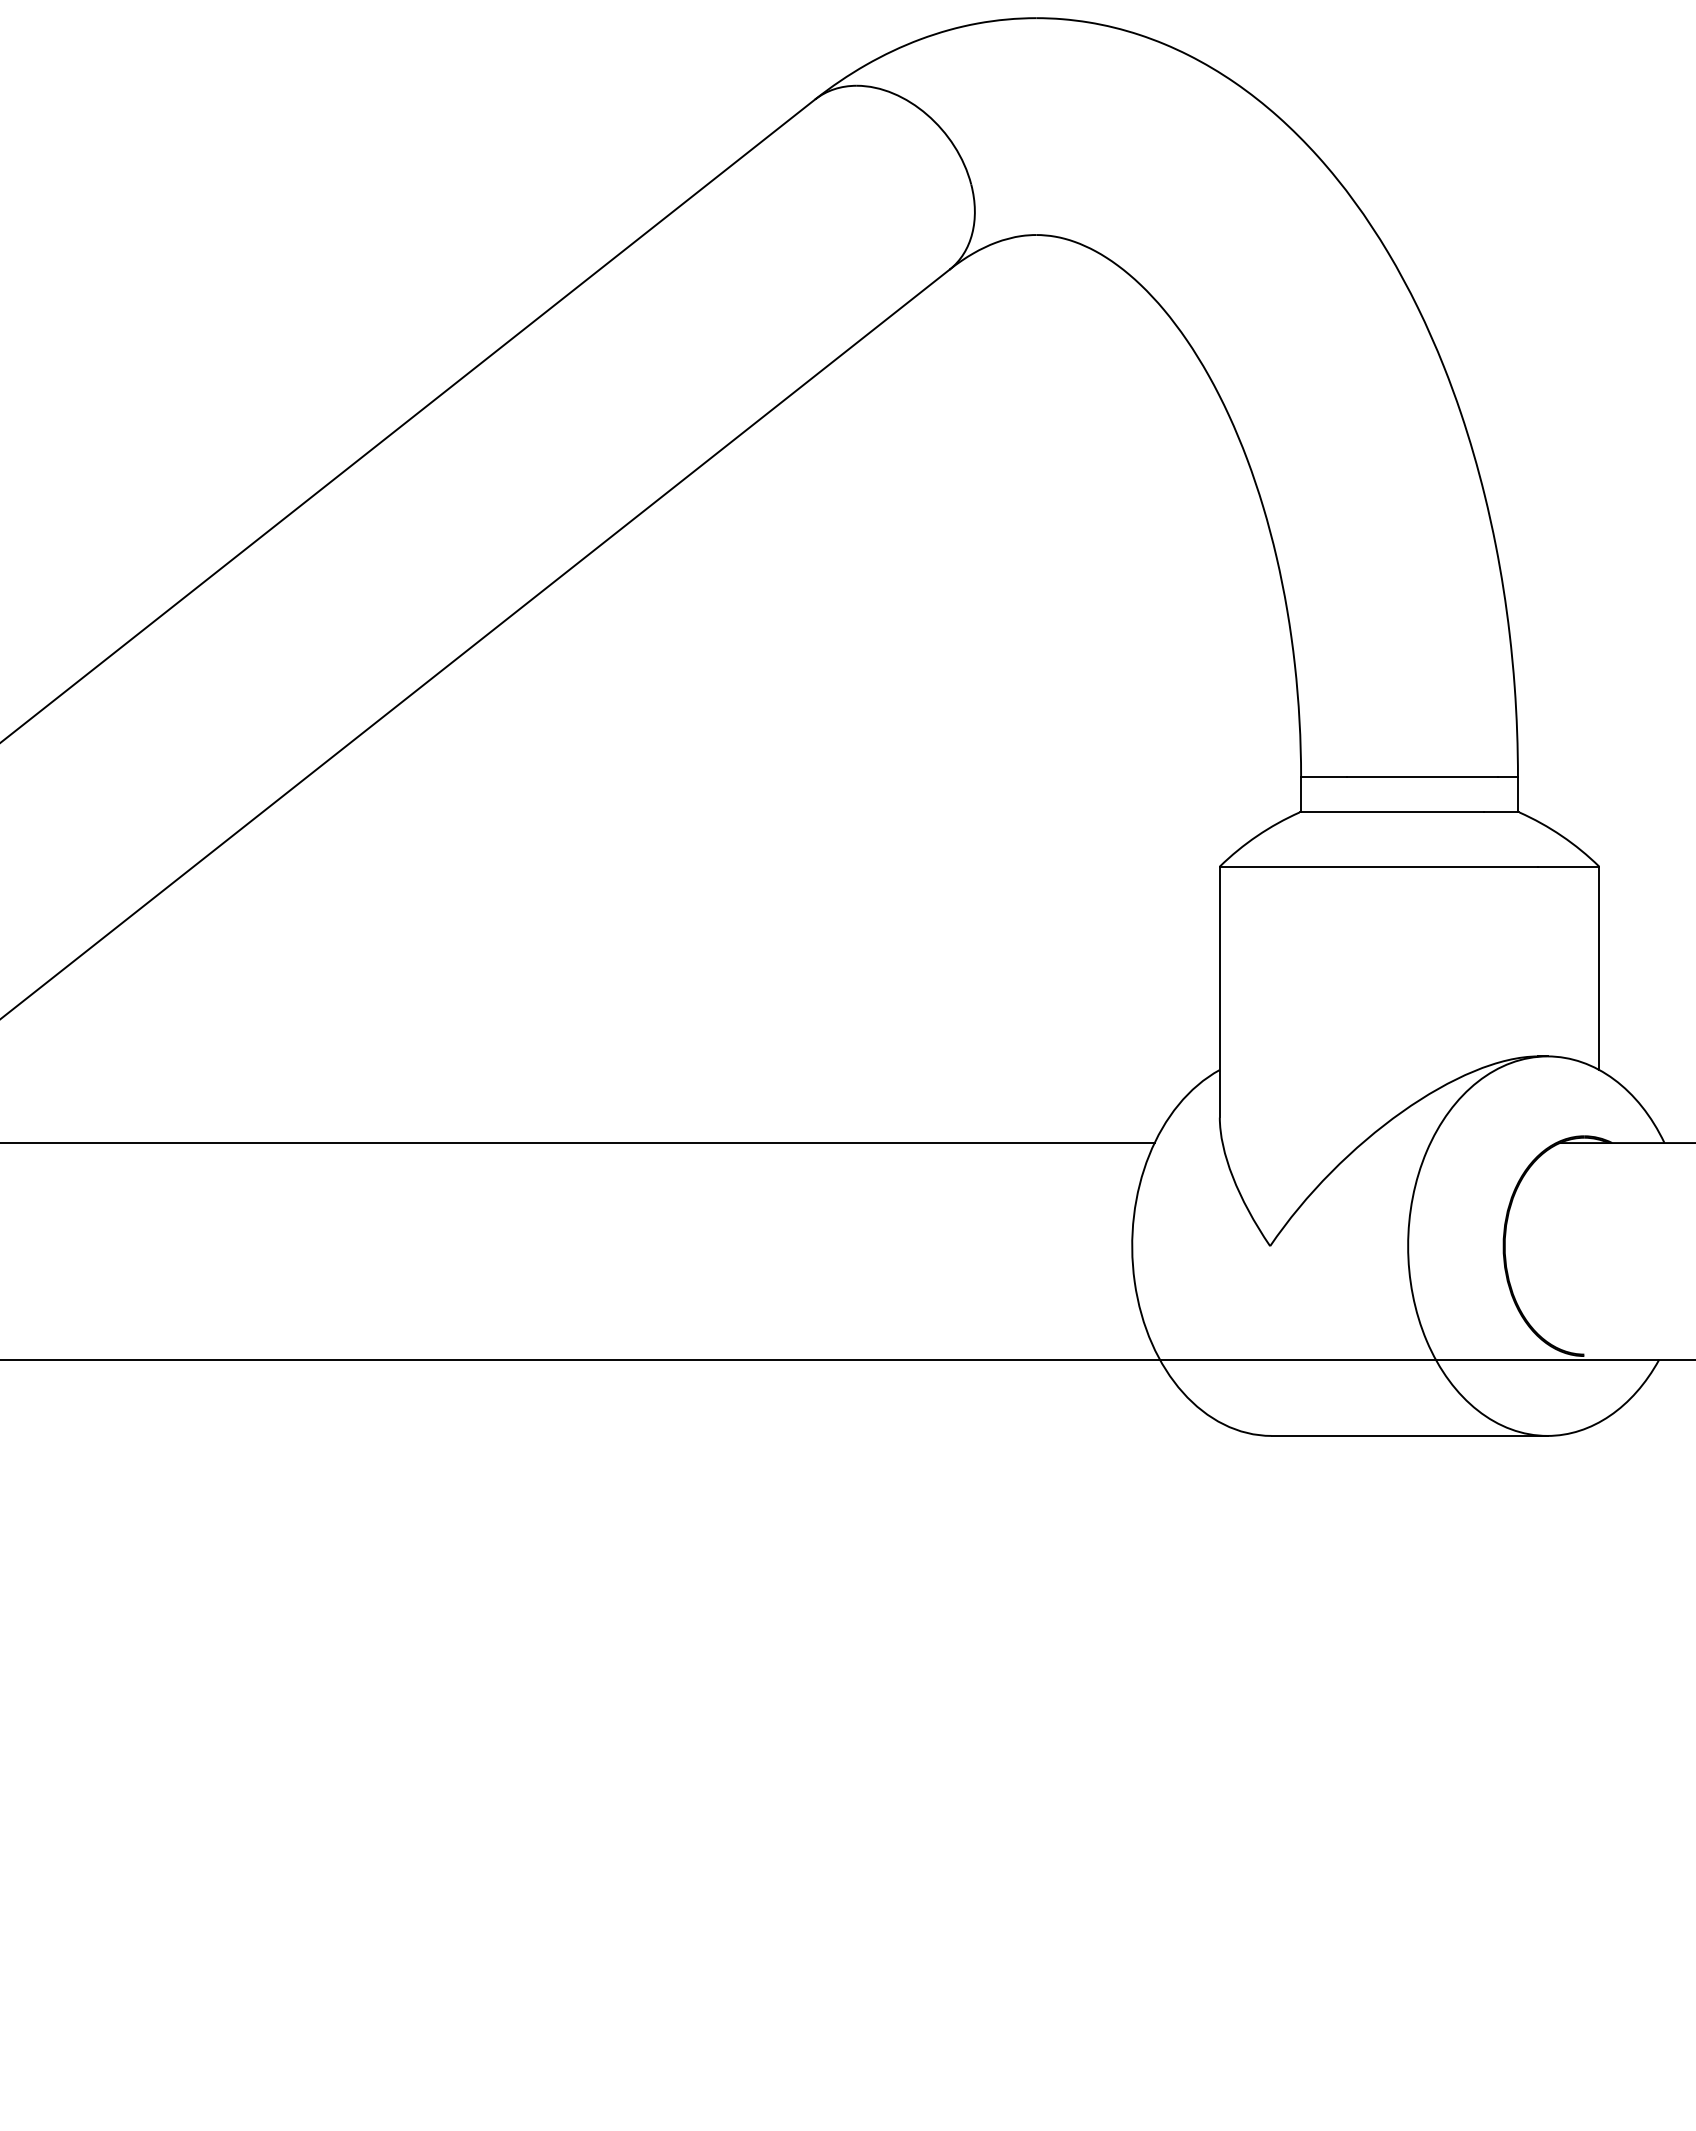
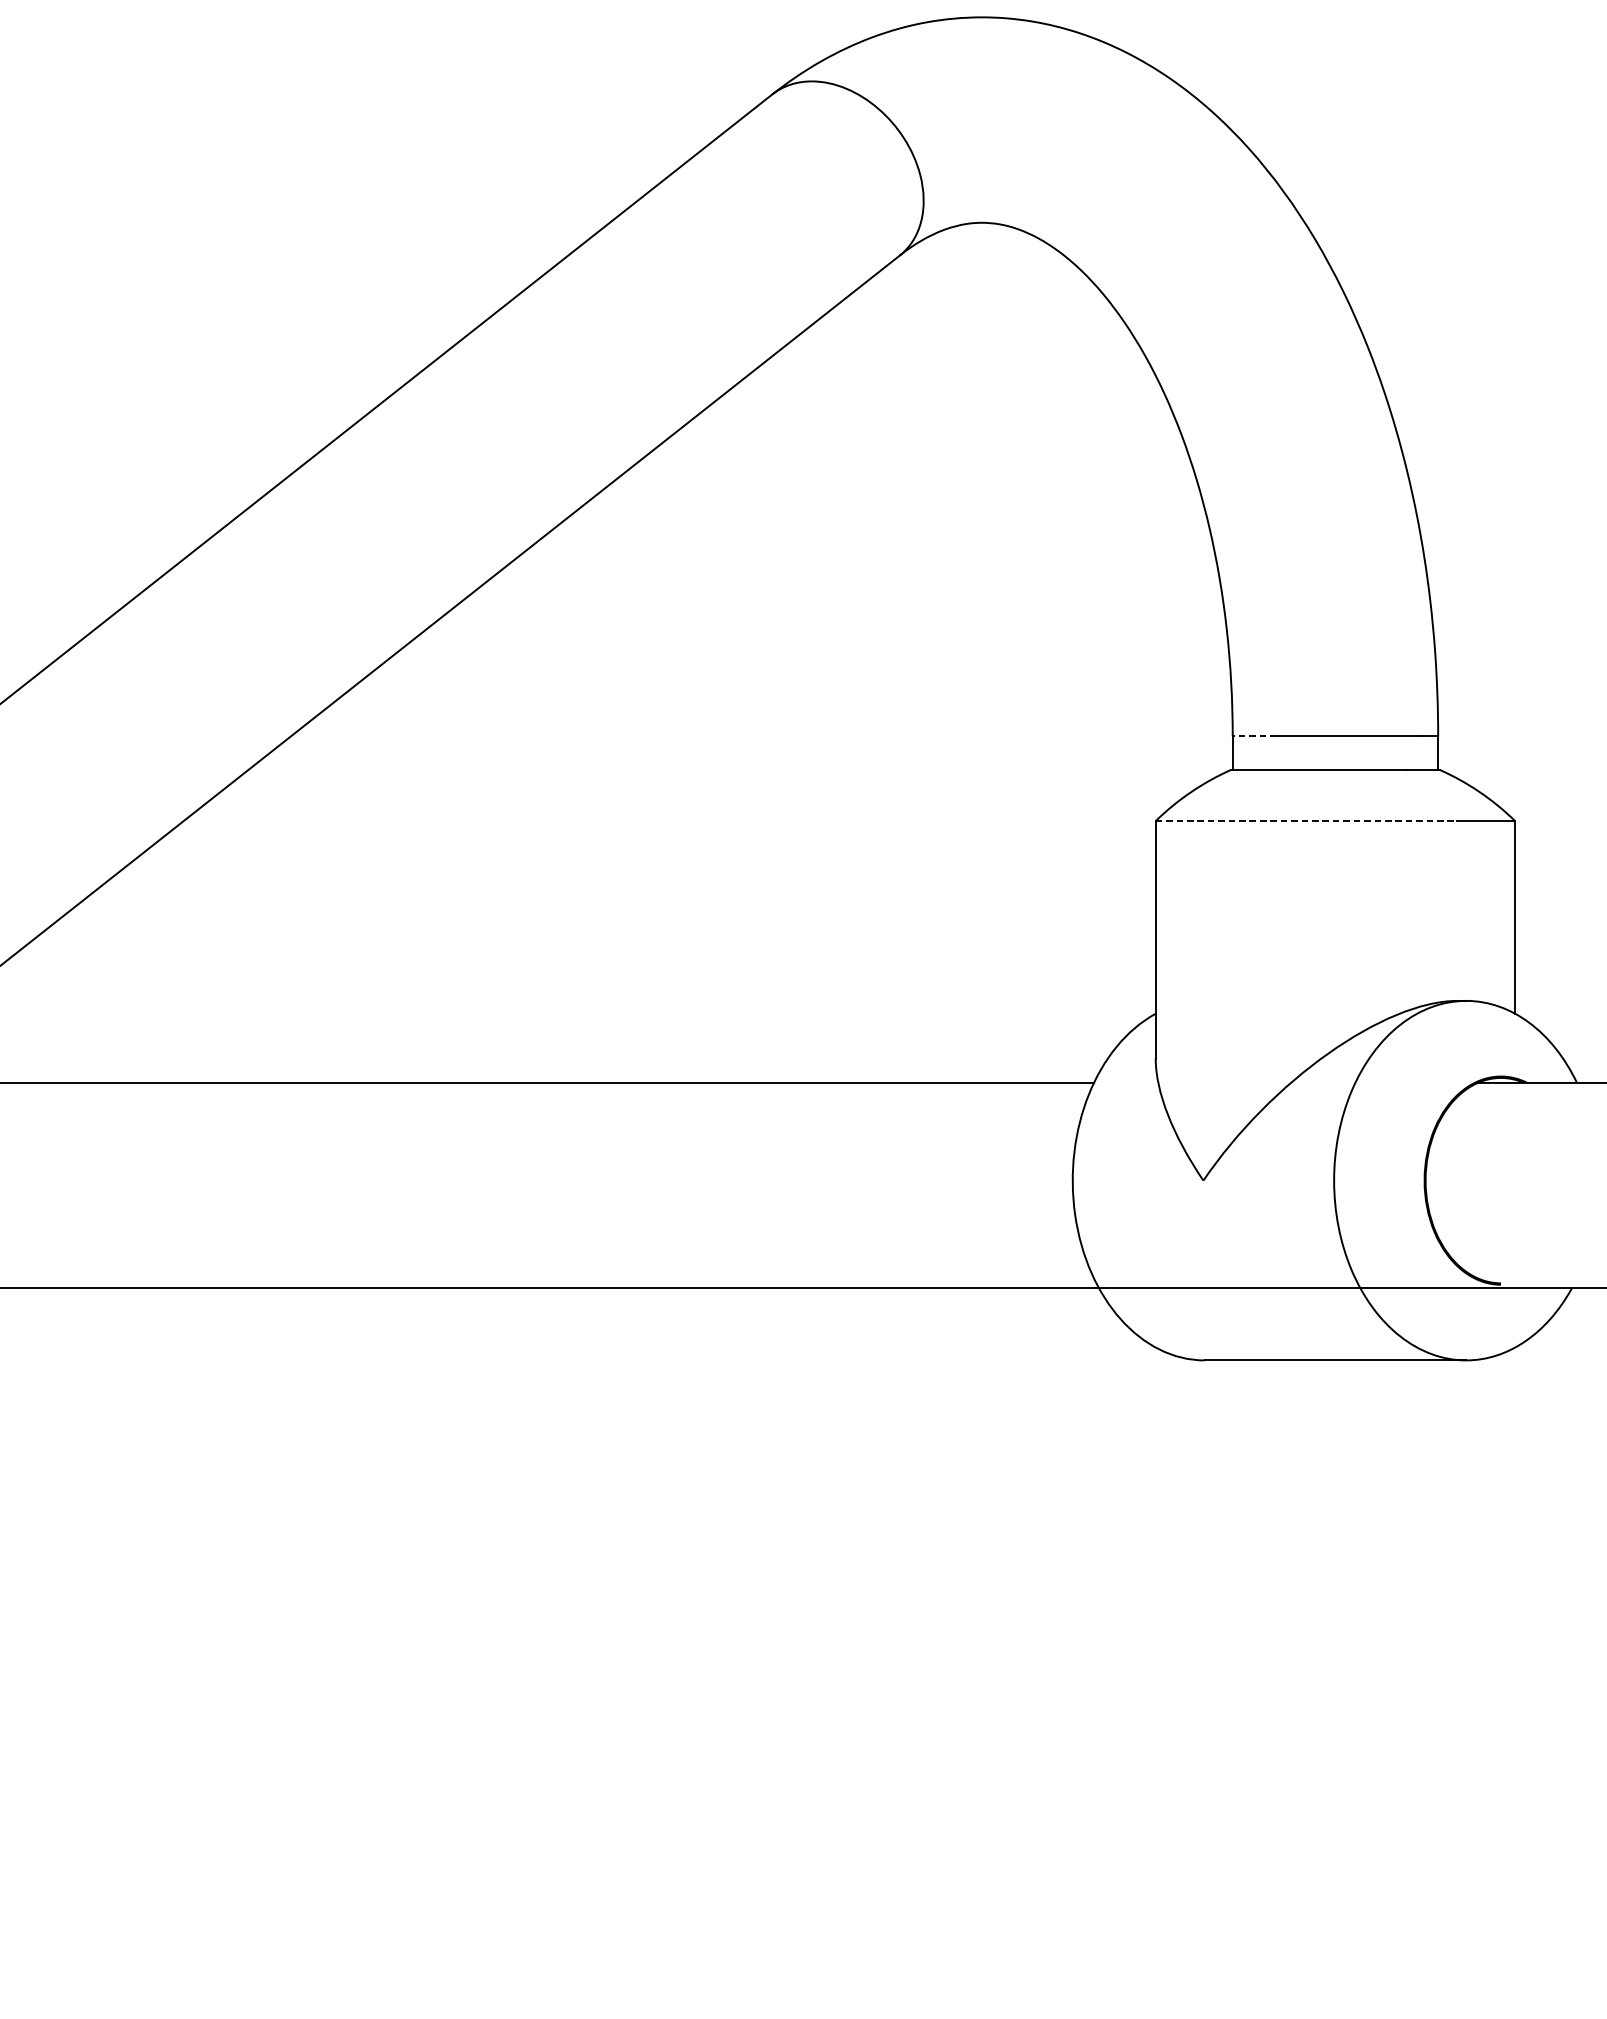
line: (1323, 777) -> (1253, 736), solid -> dashed
line: (1379, 866) -> (1306, 820), solid -> dashed

